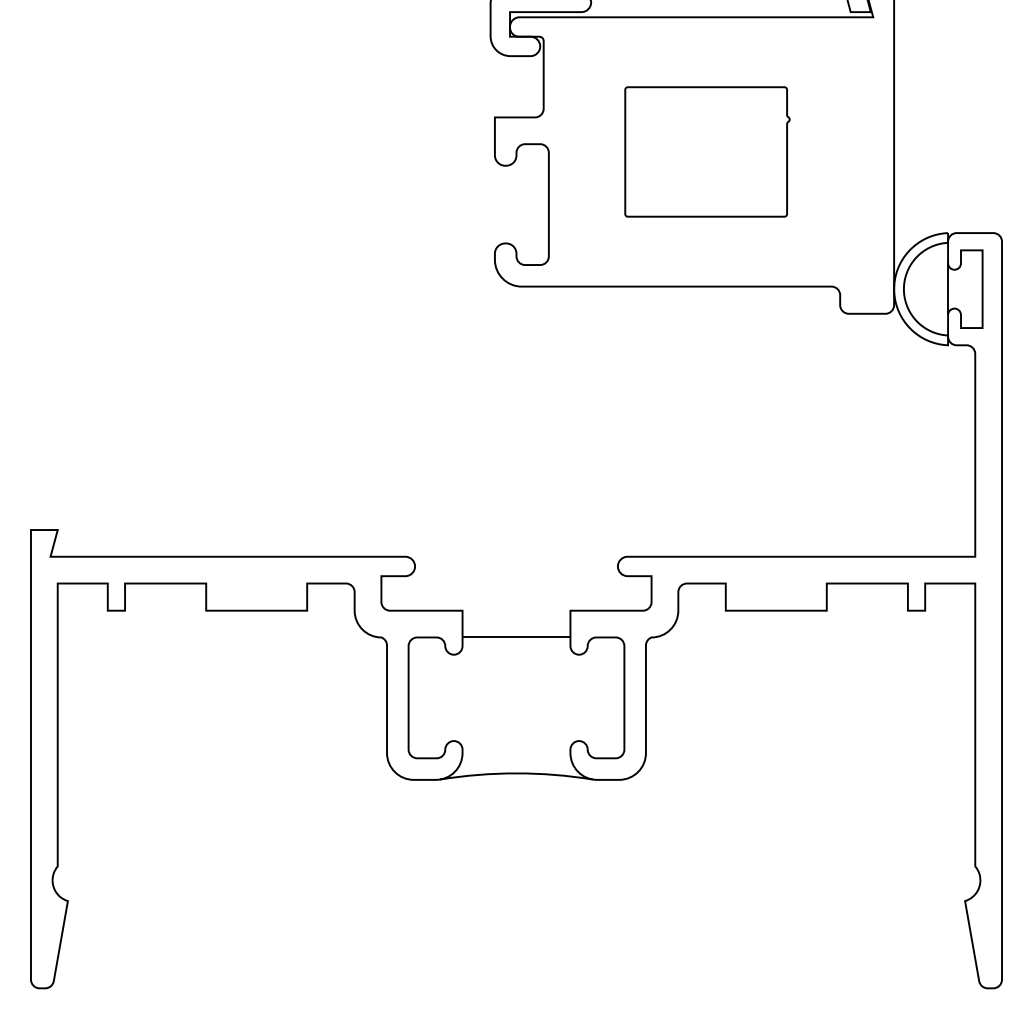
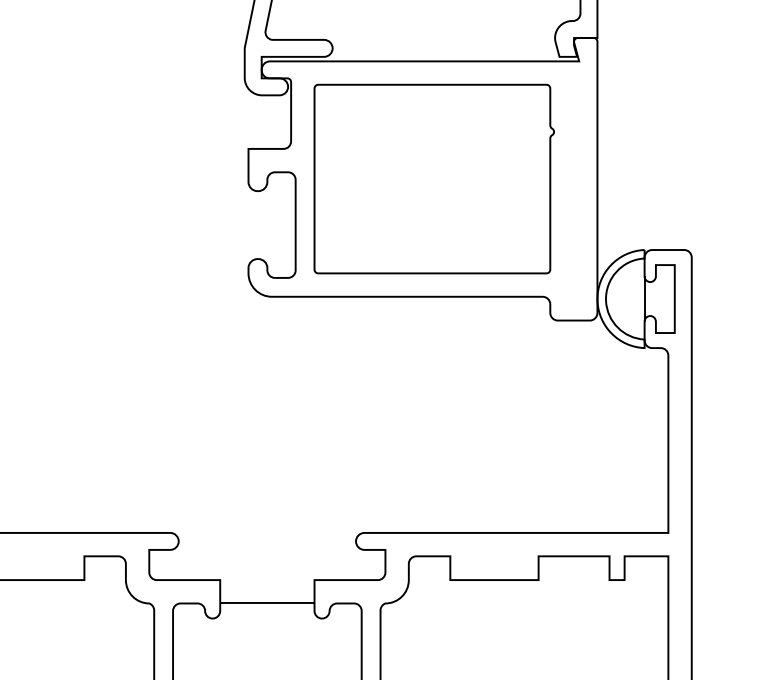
part: (707, 151) -> (434, 178), size x1.67

